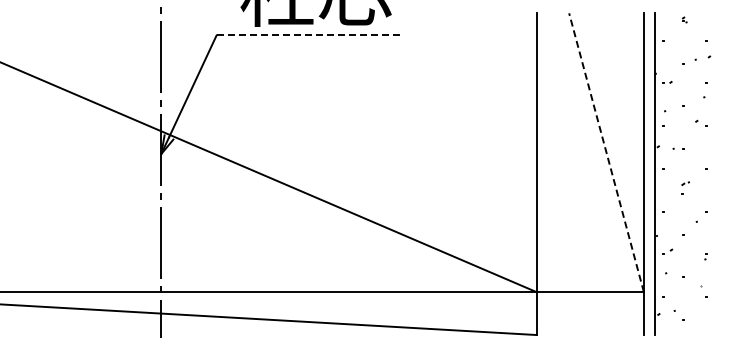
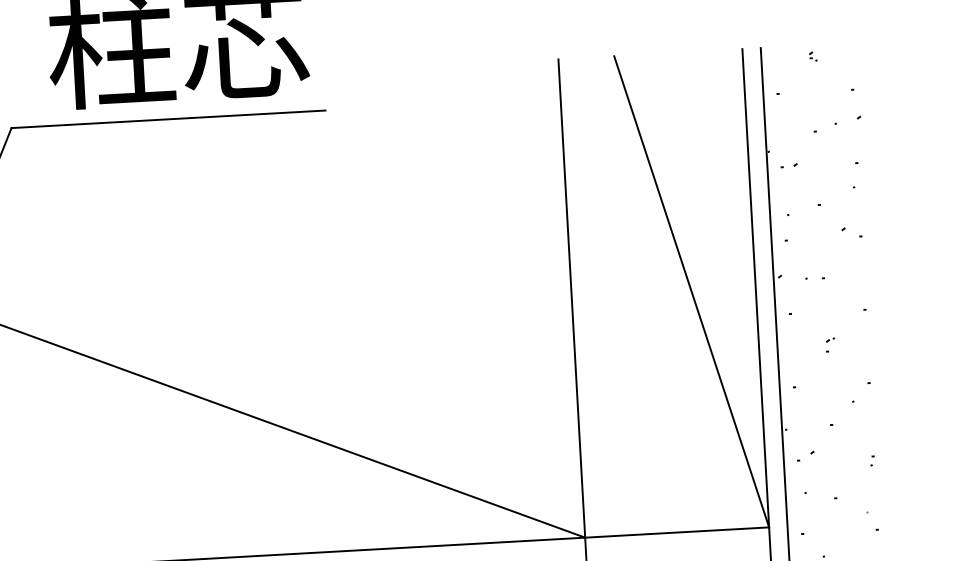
line: (308, 35) -> (169, 119), dashed -> solid
line: (606, 152) -> (691, 291), dashed -> solid
part: (685, 187) -> (830, 343), size x0.62

